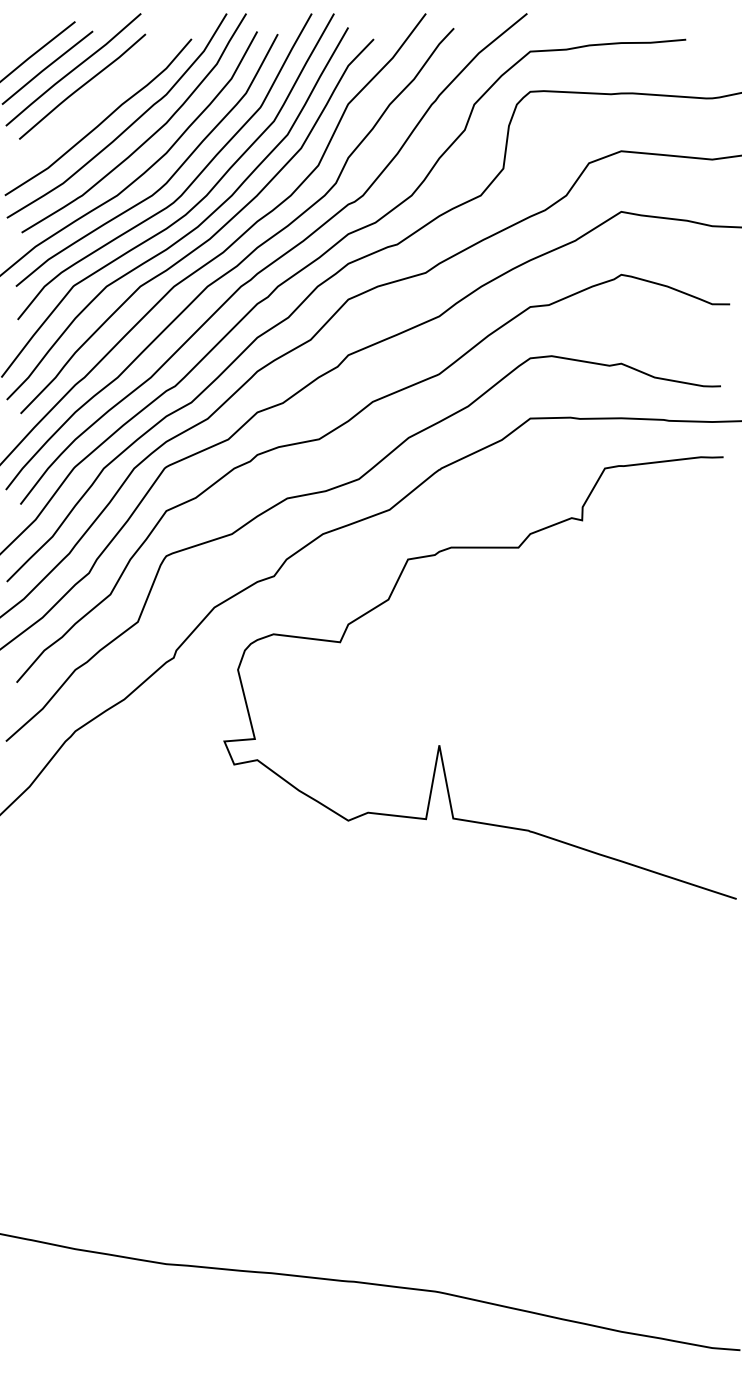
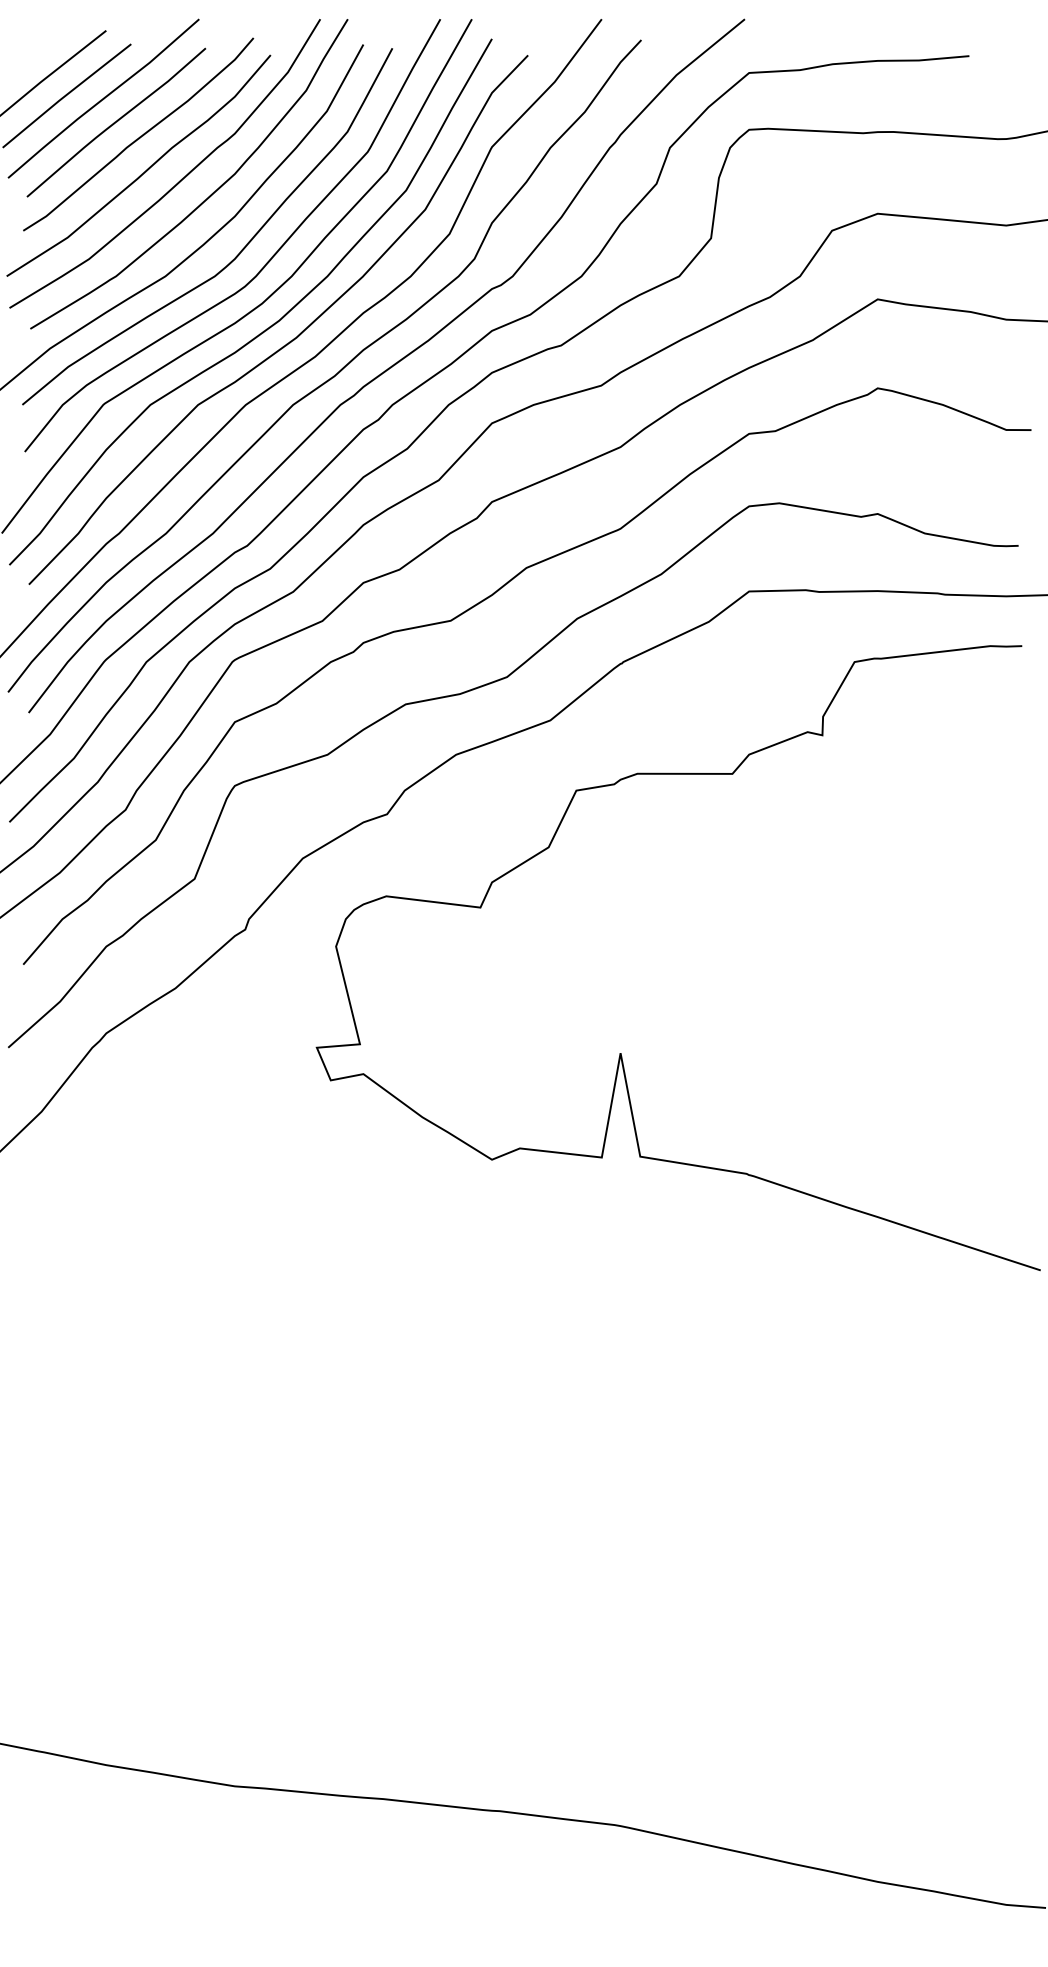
curve: (98, 96) -> (139, 136), added

